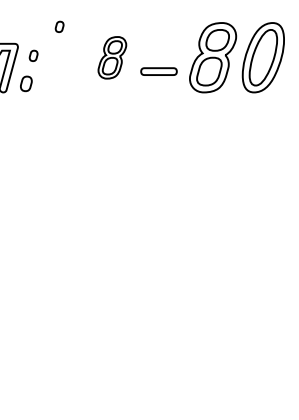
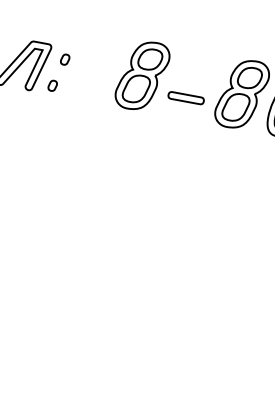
part: (59, 26) -> (96, 35), removed
part: (112, 57) -> (142, 75), size x1.67
part: (25, 83) -> (52, 85), size x0.71

